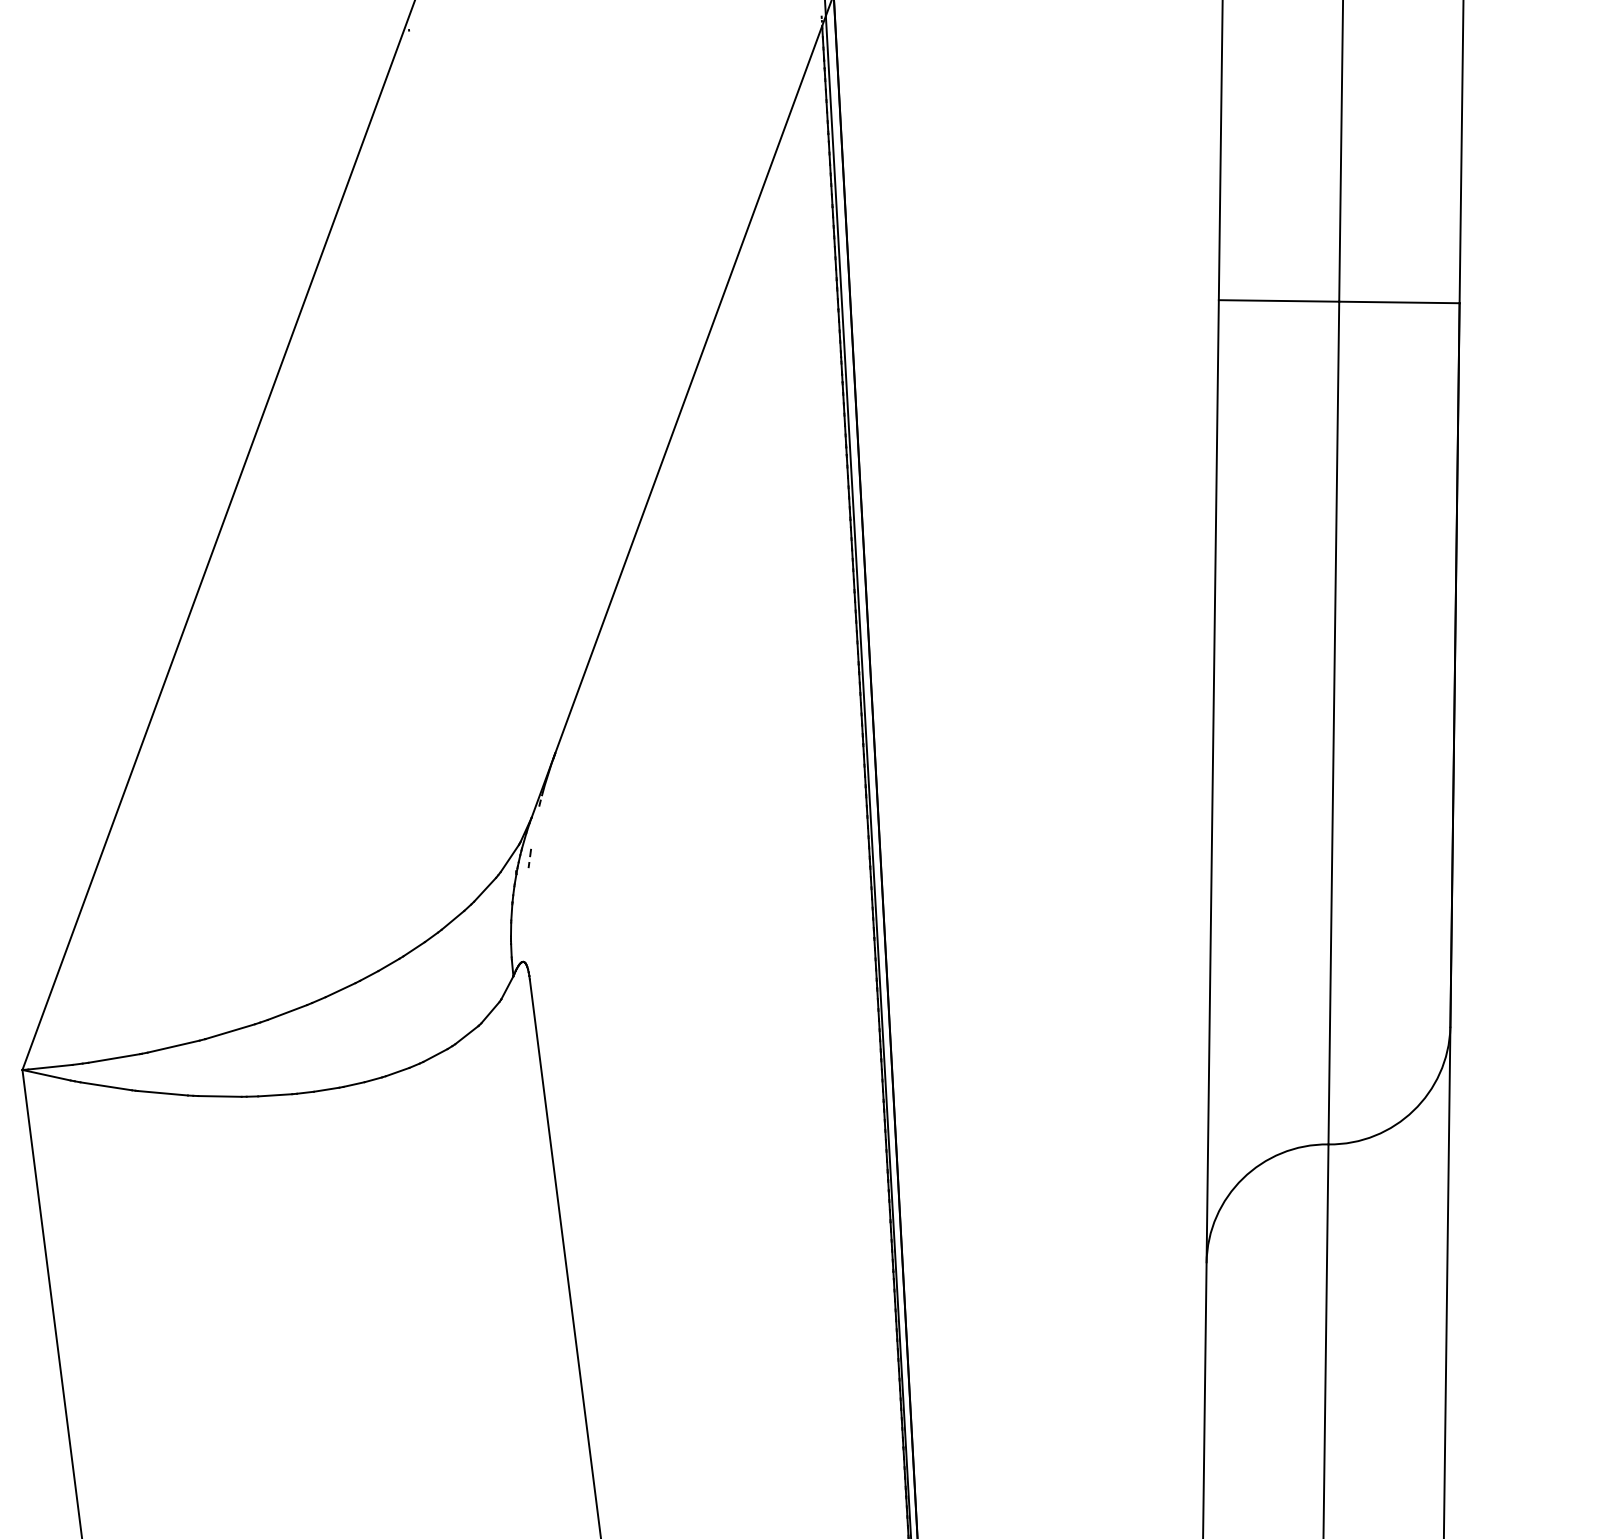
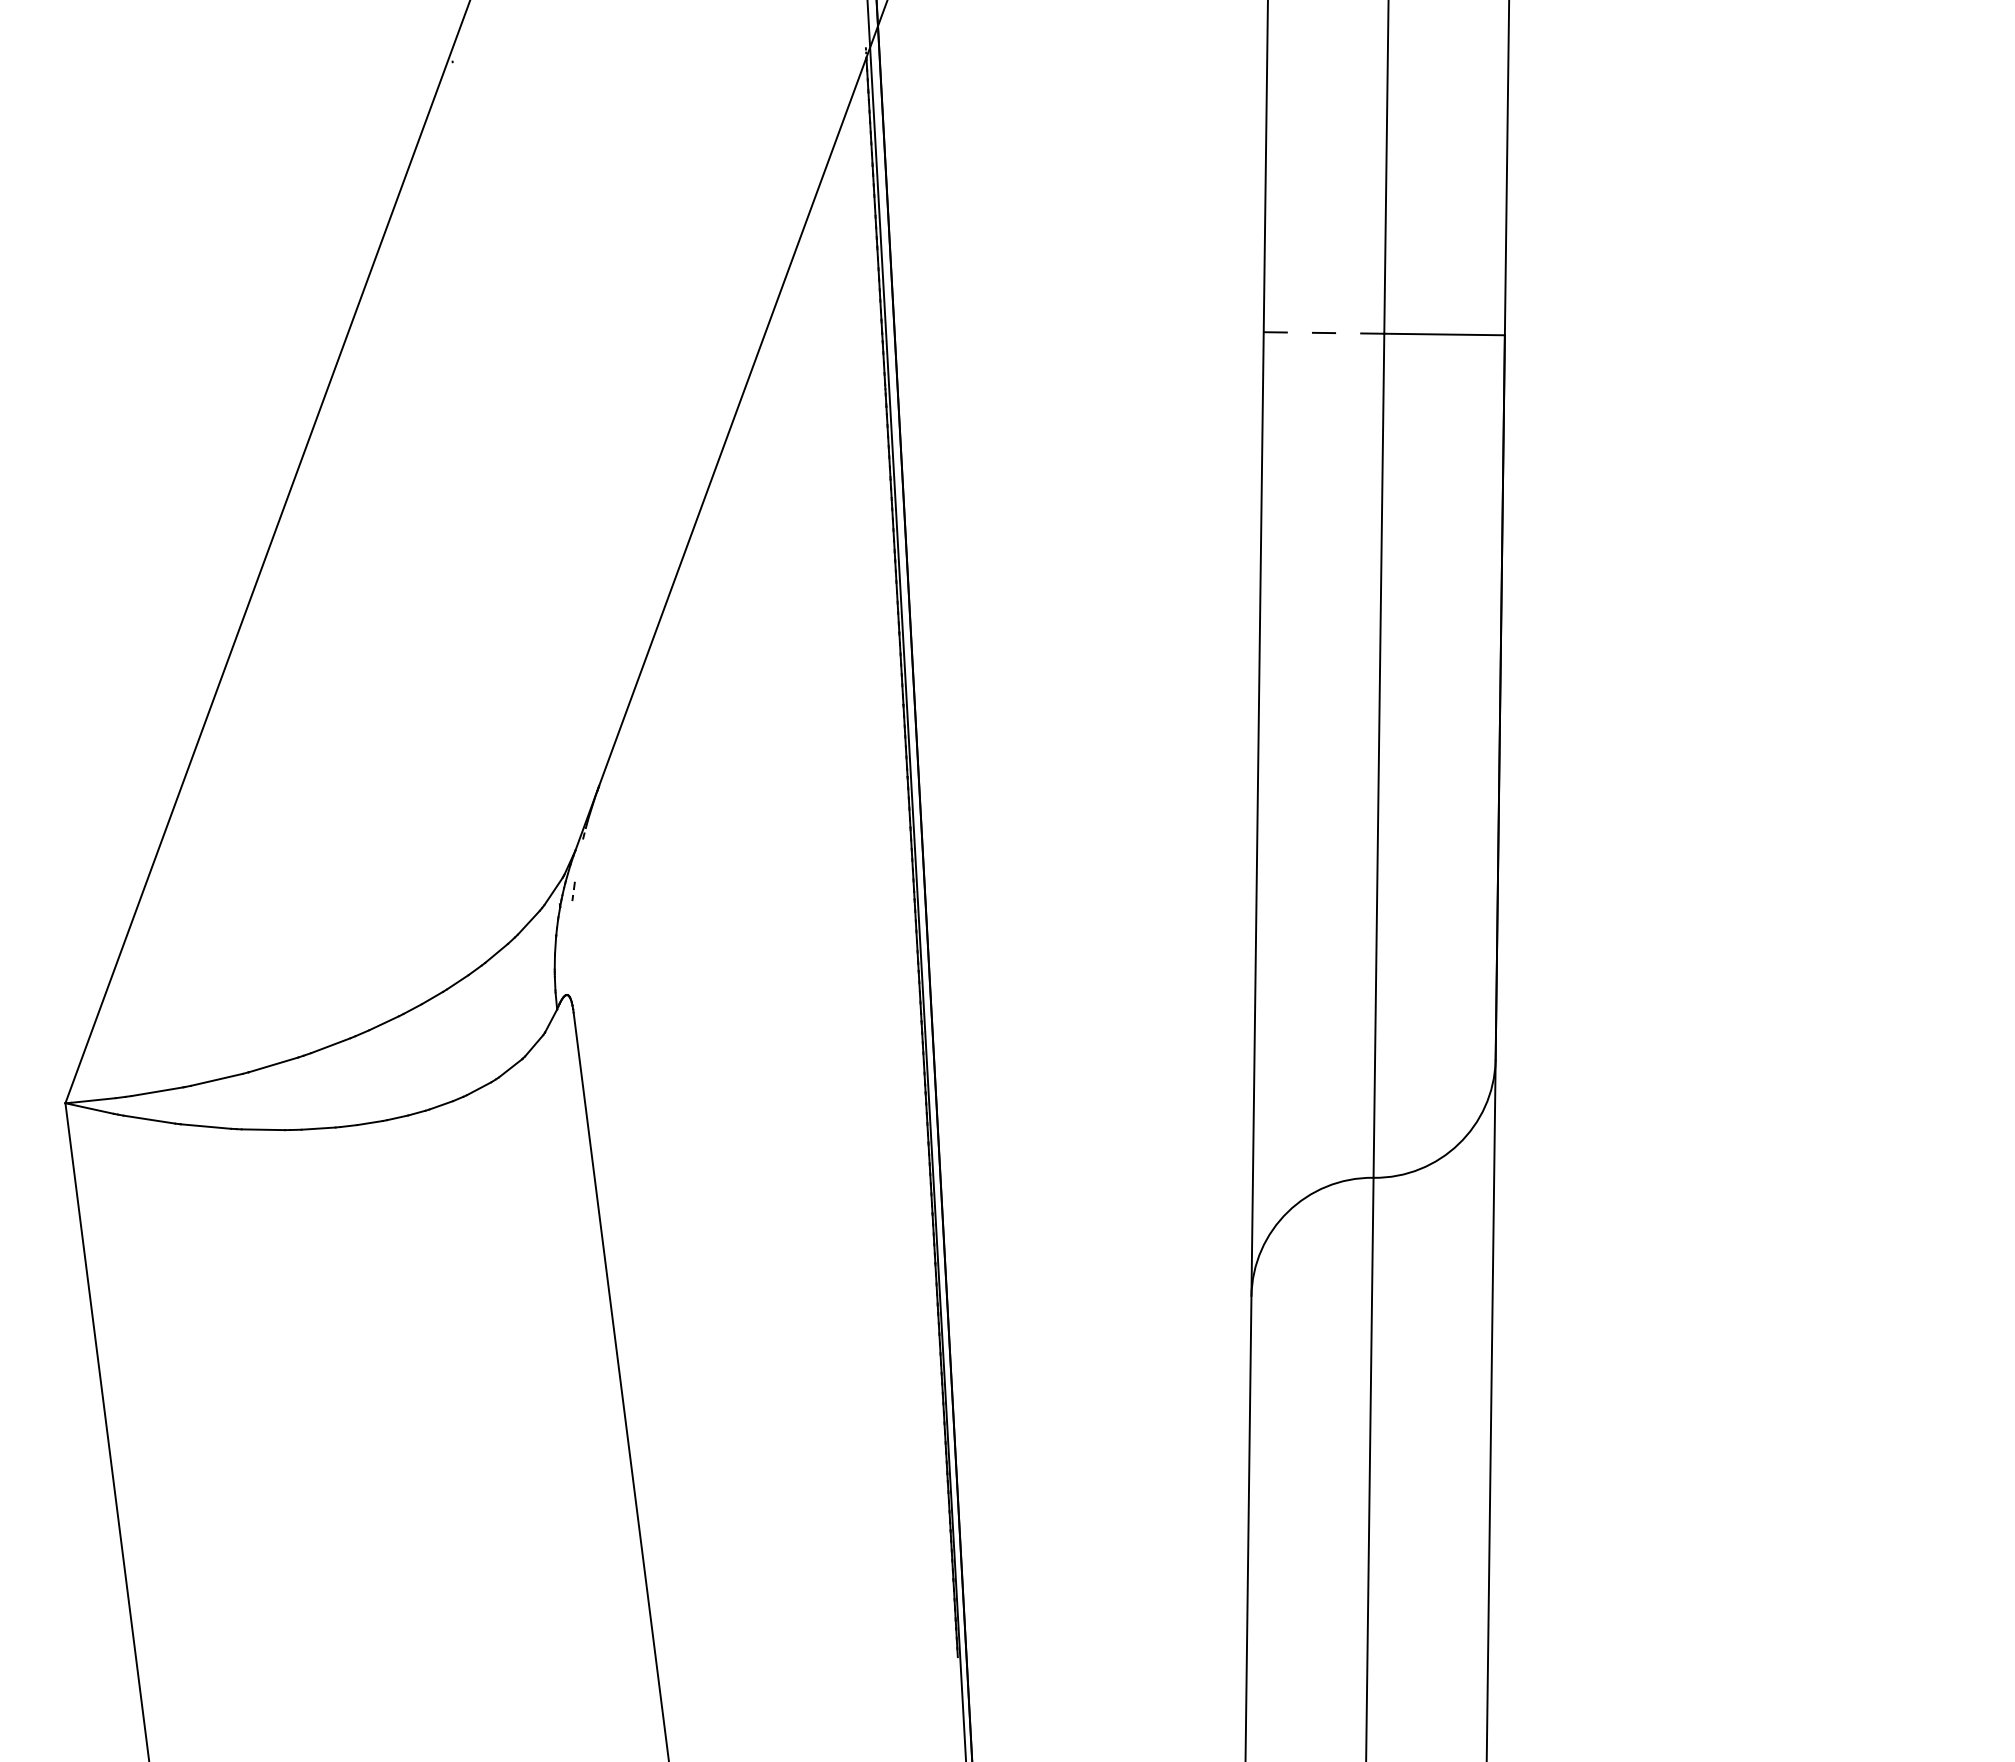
line: (1279, 300) -> (1324, 332), solid -> dashed

